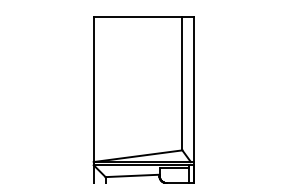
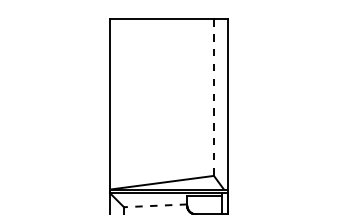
line: (181, 84) -> (213, 98), solid -> dashed
line: (132, 175) -> (155, 205), solid -> dashed

